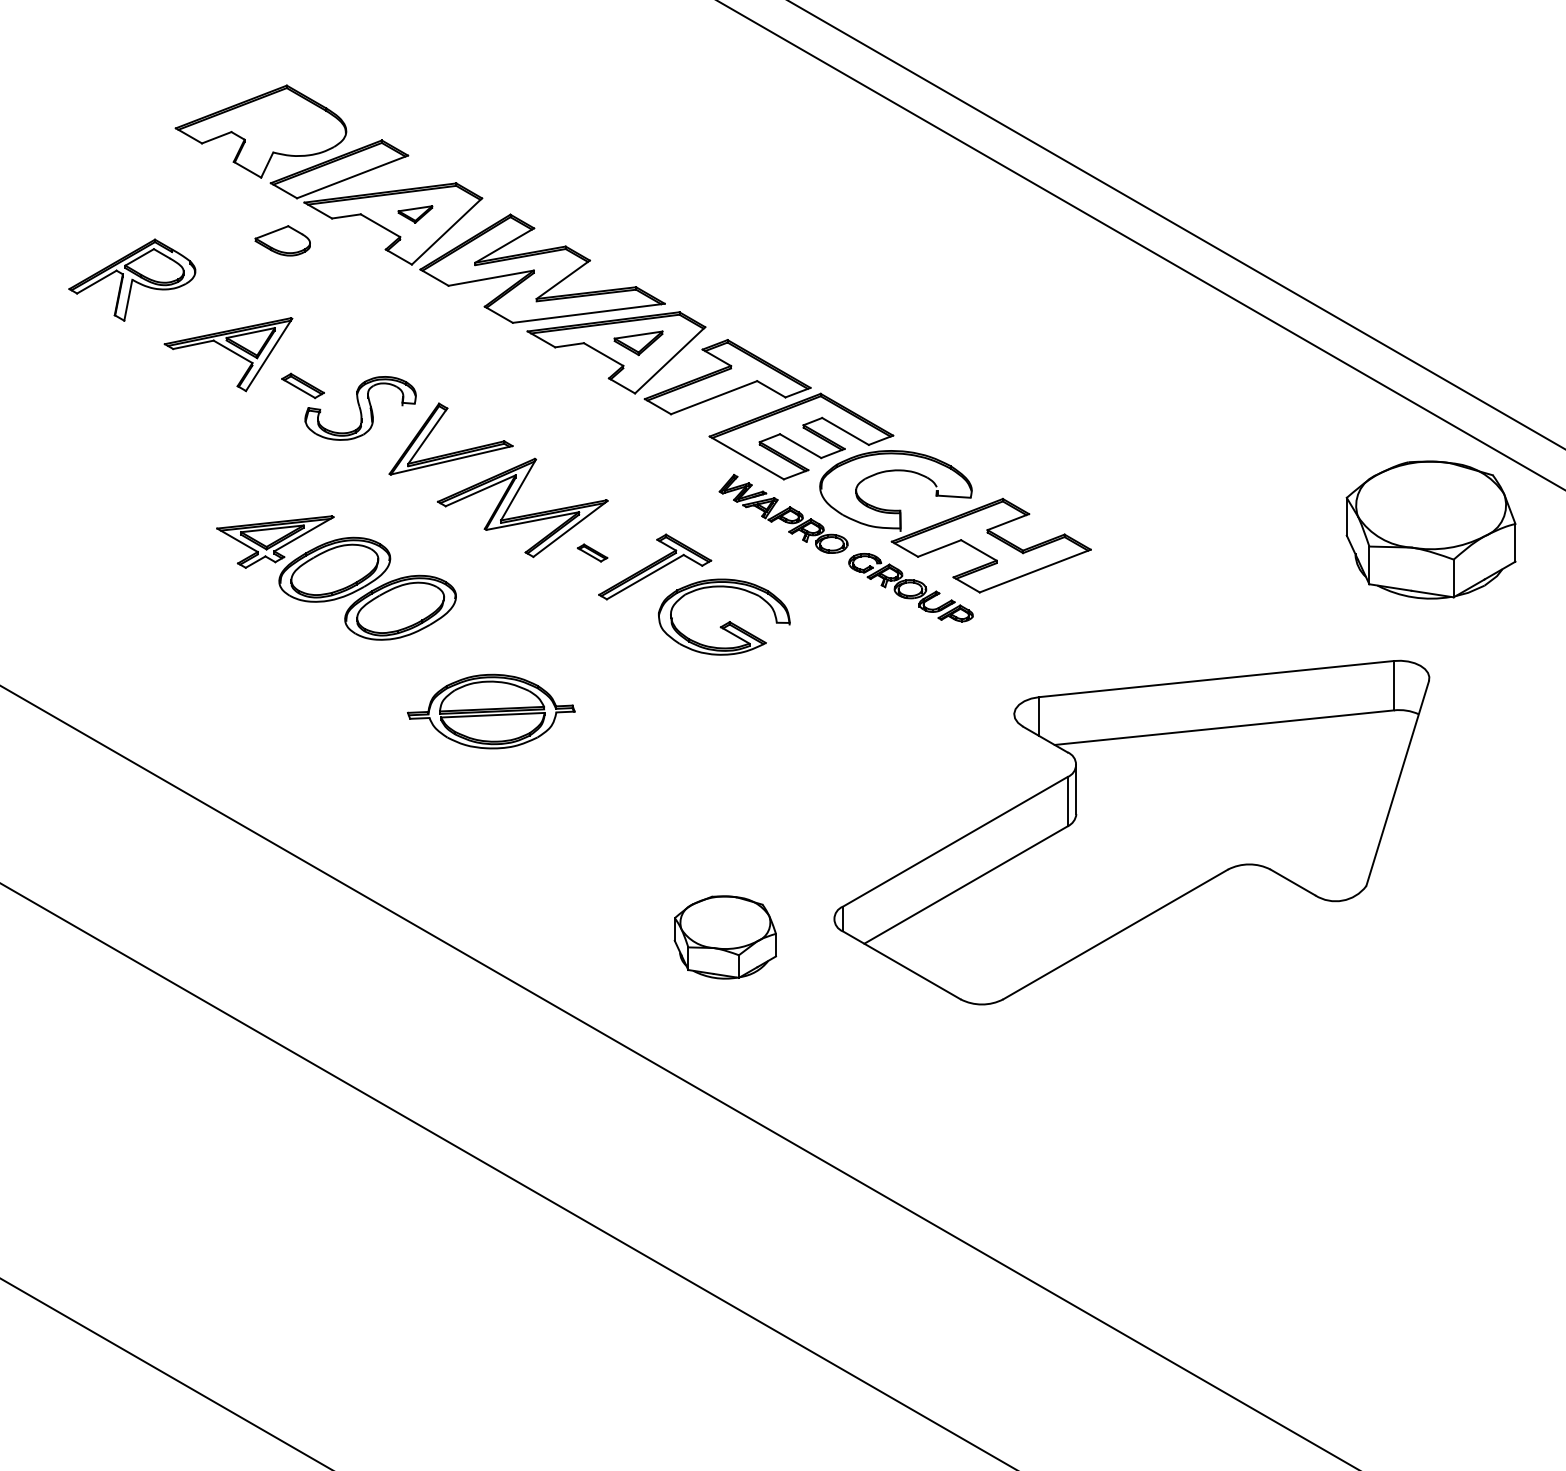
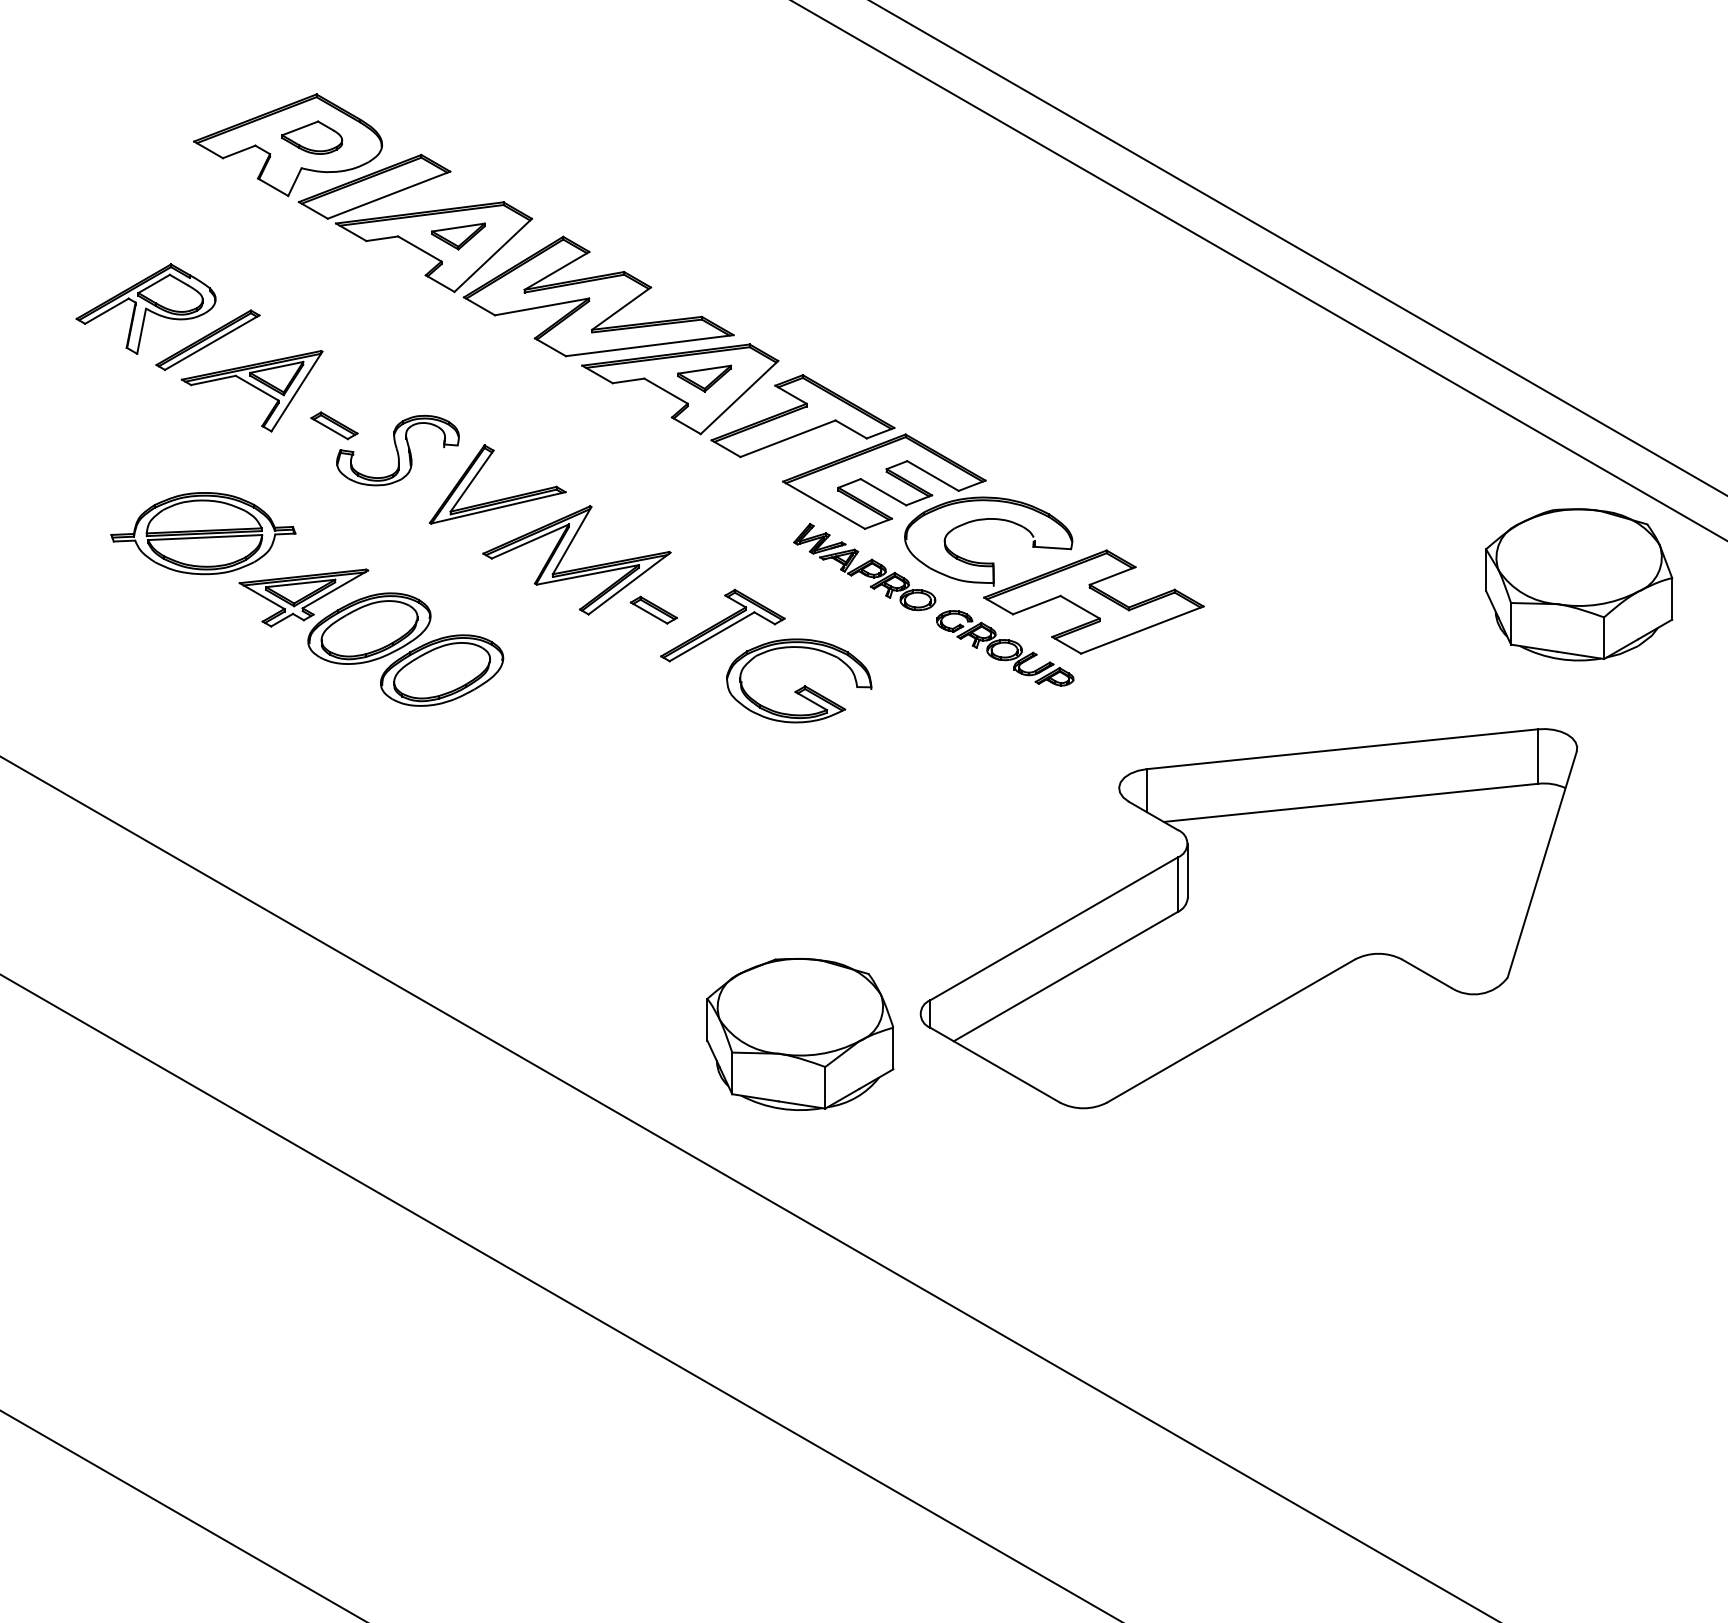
part: (415, 214) -> (458, 236), size x1.43
part: (282, 240) -> (311, 137), moved
part: (188, 308) -> (208, 340), added
part: (592, 552) -> (653, 609), size x1.43
part: (491, 711) -> (203, 533), moved
part: (725, 937) -> (800, 1034), size x1.67

